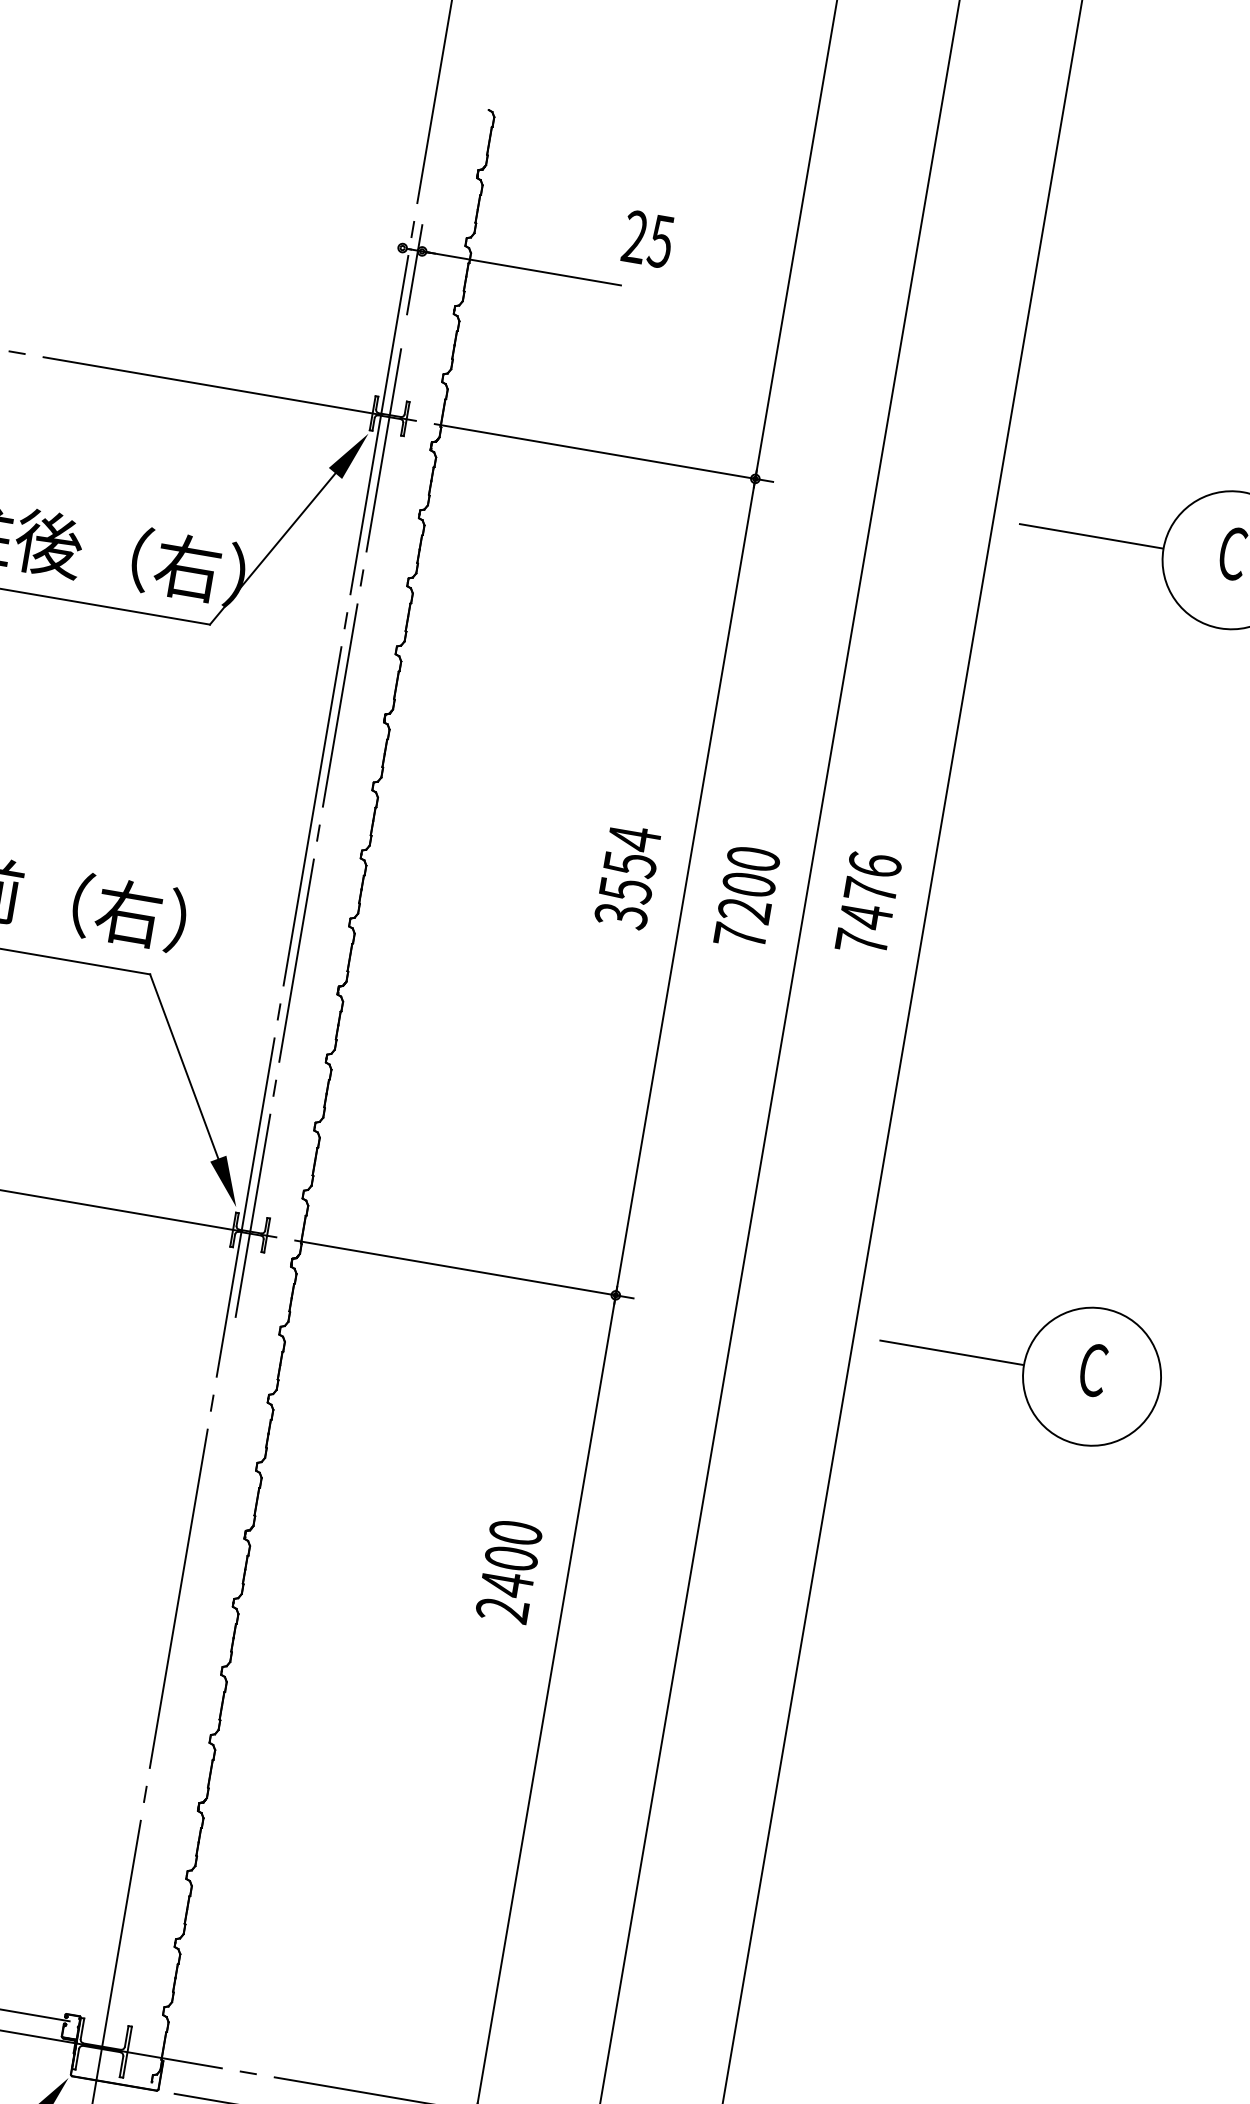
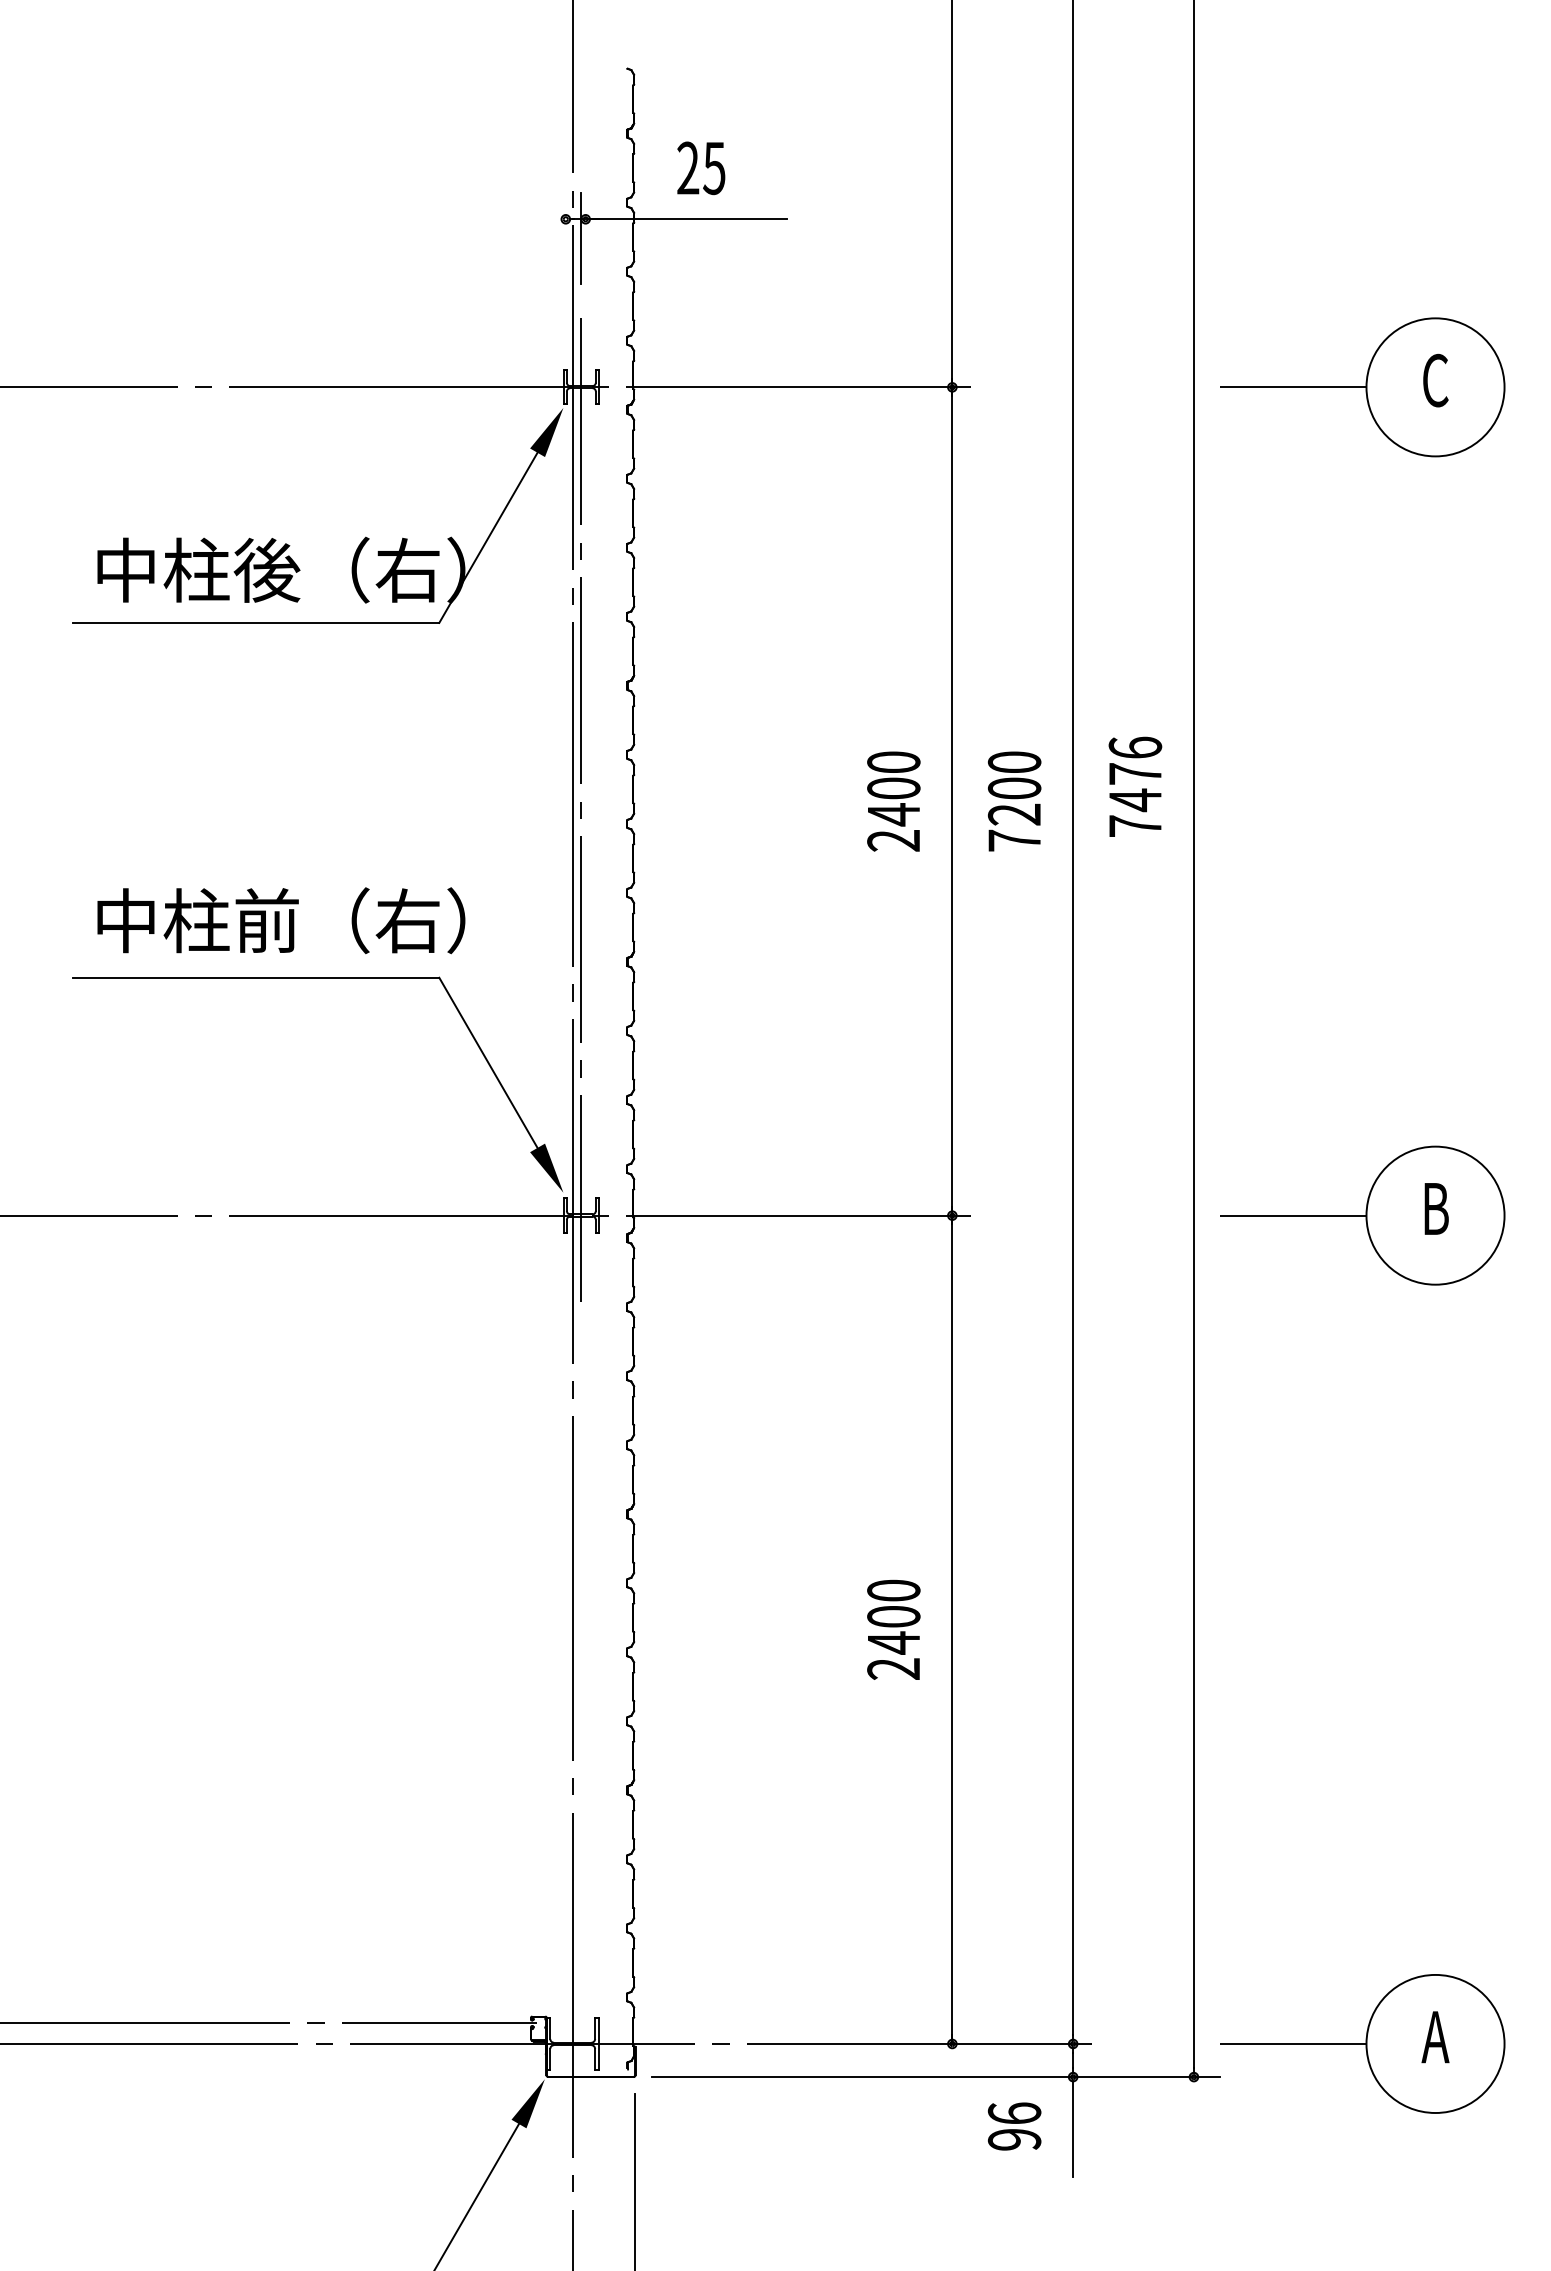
text: (648, 239) -> (701, 168), moved
text: (627, 877) -> (893, 801), 3554 -> 2400
text: (1093, 1369) -> (1435, 1208), C -> B
text: (508, 1571) -> (893, 1629), moved

